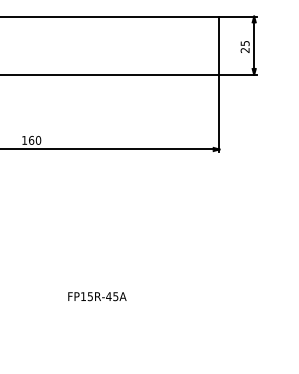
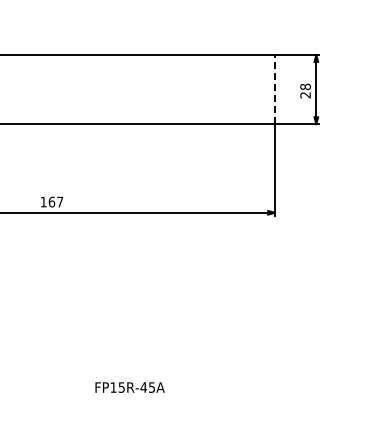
text: (245, 43) -> (305, 86), 25 -> 28
line: (219, 45) -> (275, 89), solid -> dashed
text: (38, 139) -> (60, 201), 160 -> 167

